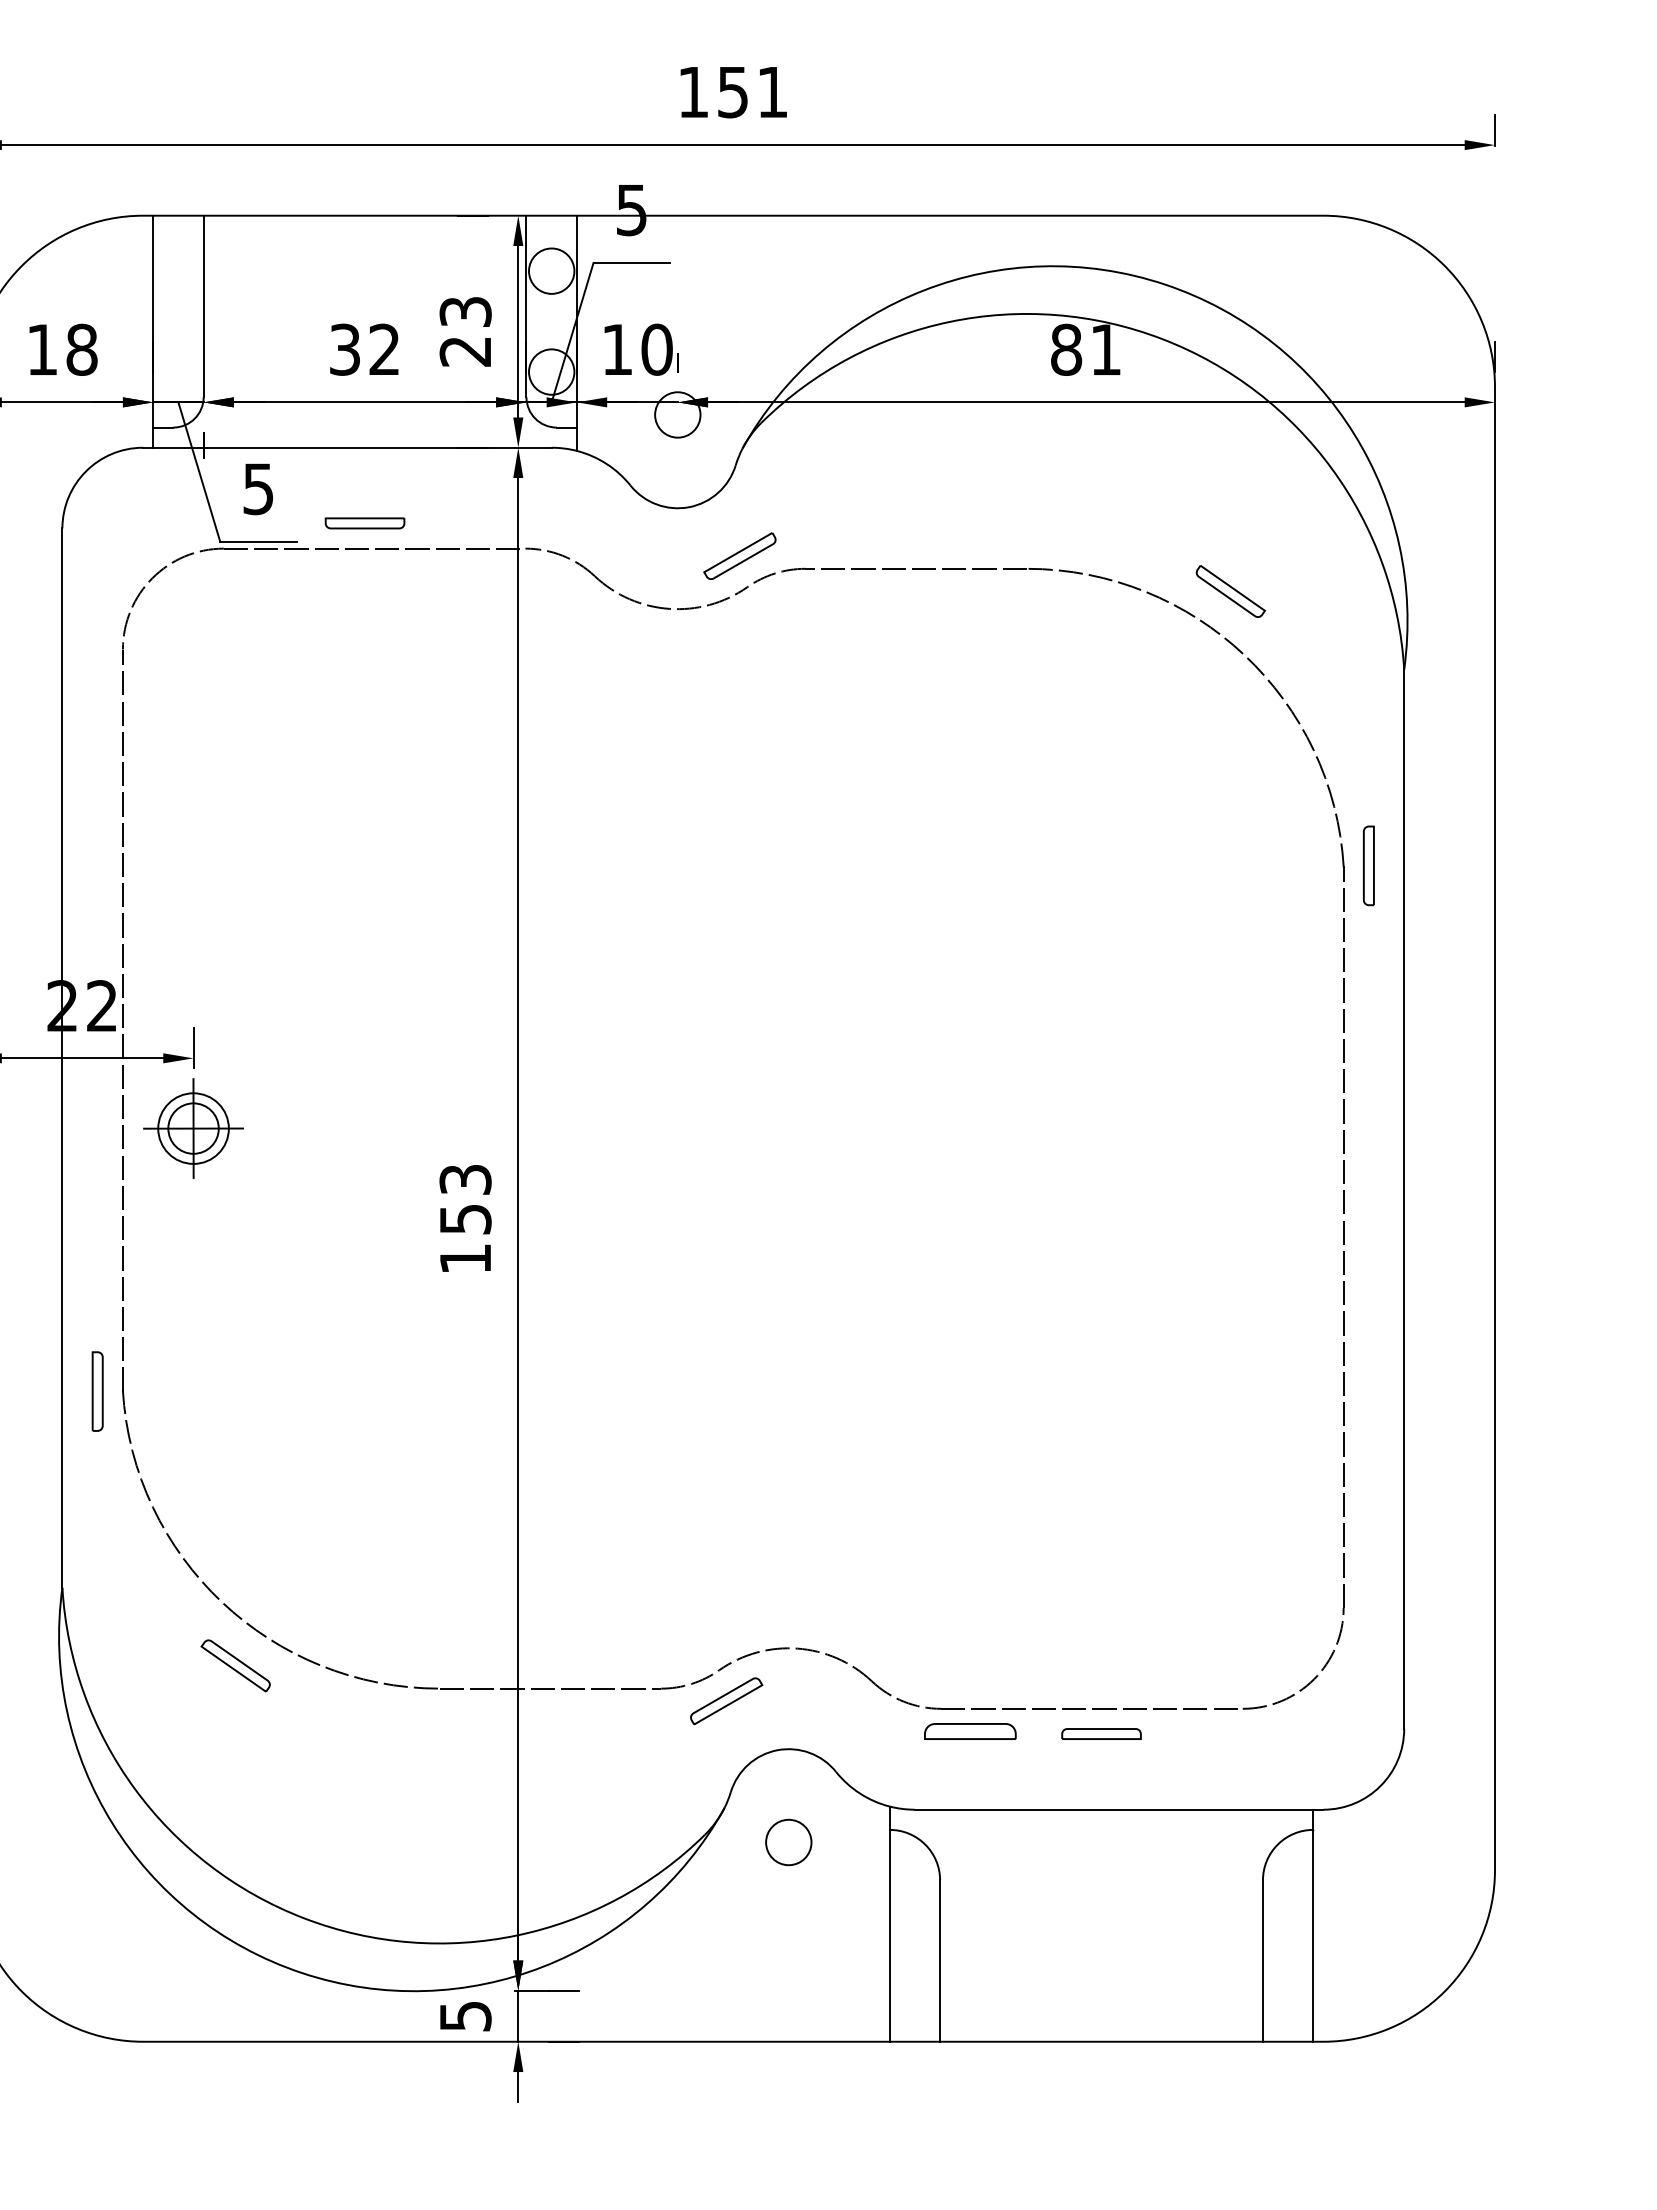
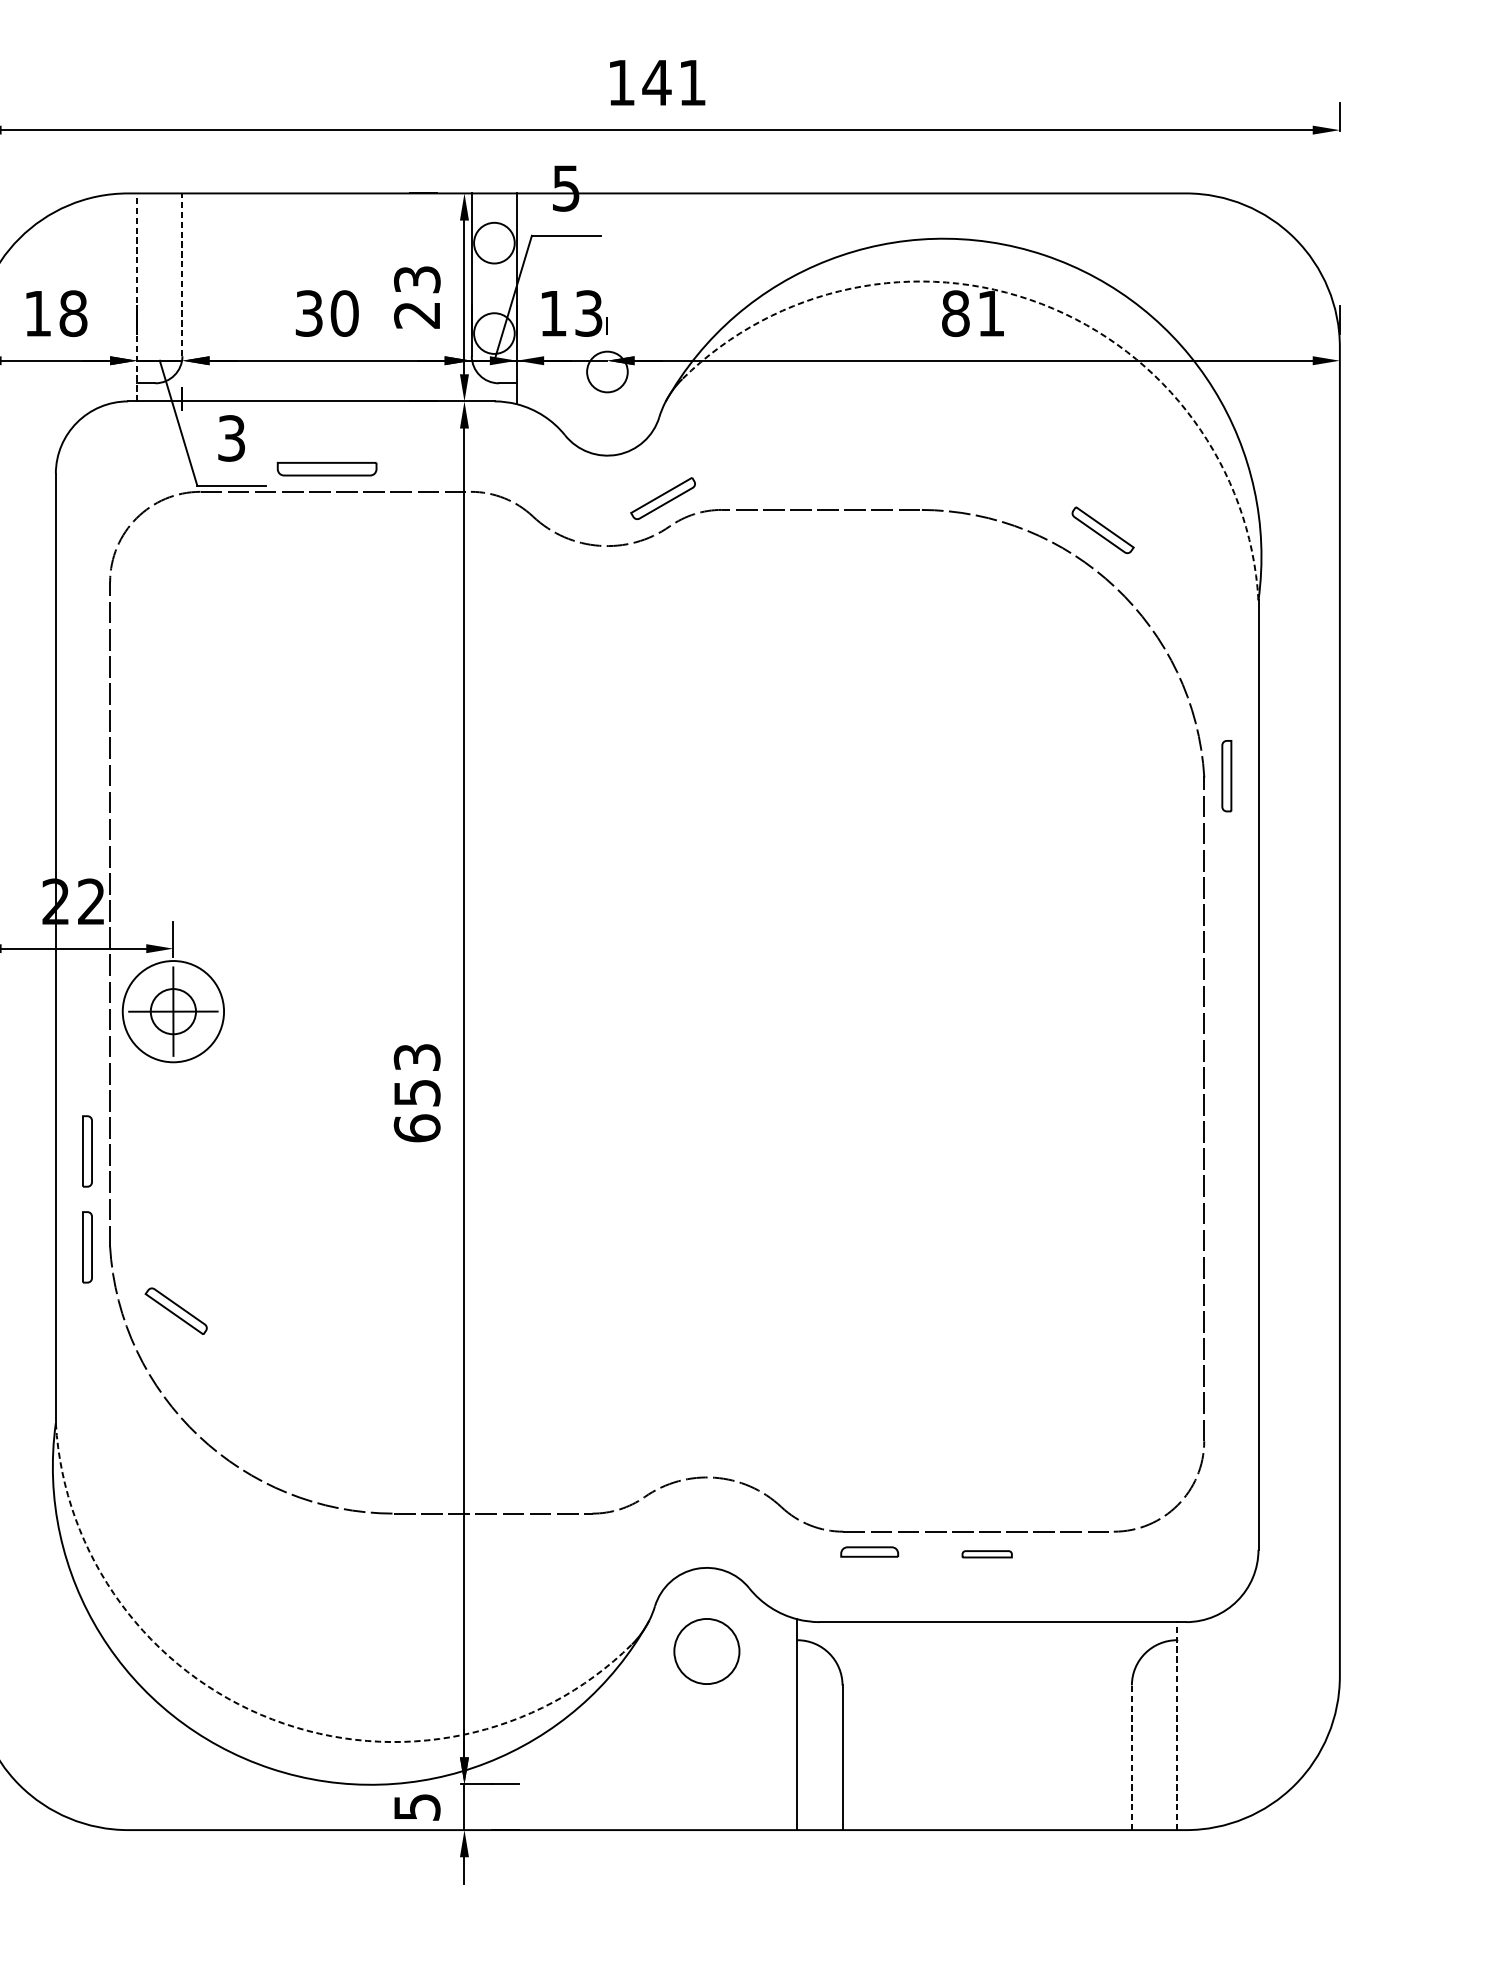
text: (732, 92) -> (656, 82), 151 -> 141
line: (203, 306) -> (182, 274), solid -> dashed
line: (153, 331) -> (137, 297), solid -> dashed
arc: (1162, 339) -> (1041, 304), solid -> dashed
text: (384, 349) -> (344, 313), 32 -> 30
text: (656, 349) -> (588, 313), 10 -> 13
text: (258, 488) -> (231, 437), 5 -> 3
part: (364, 523) -> (326, 469), size x1.4
circle: (193, 1128) -> (173, 1011), size x1.6
text: (465, 1258) -> (417, 1128), 153 -> 653
part: (97, 1284) -> (87, 1151), added
part: (235, 1665) -> (176, 1310), moved
part: (726, 1701) -> (651, 1525), removed
part: (970, 1731) -> (869, 1552), size x0.7
part: (1101, 1733) -> (987, 1553), size x0.7
circle: (788, 1842) -> (706, 1651), size x1.6
arc: (304, 1918) -> (272, 1719), solid -> dashed
line: (1313, 1925) -> (1177, 1725), solid -> dashed
line: (1262, 1961) -> (1131, 1758), solid -> dashed

